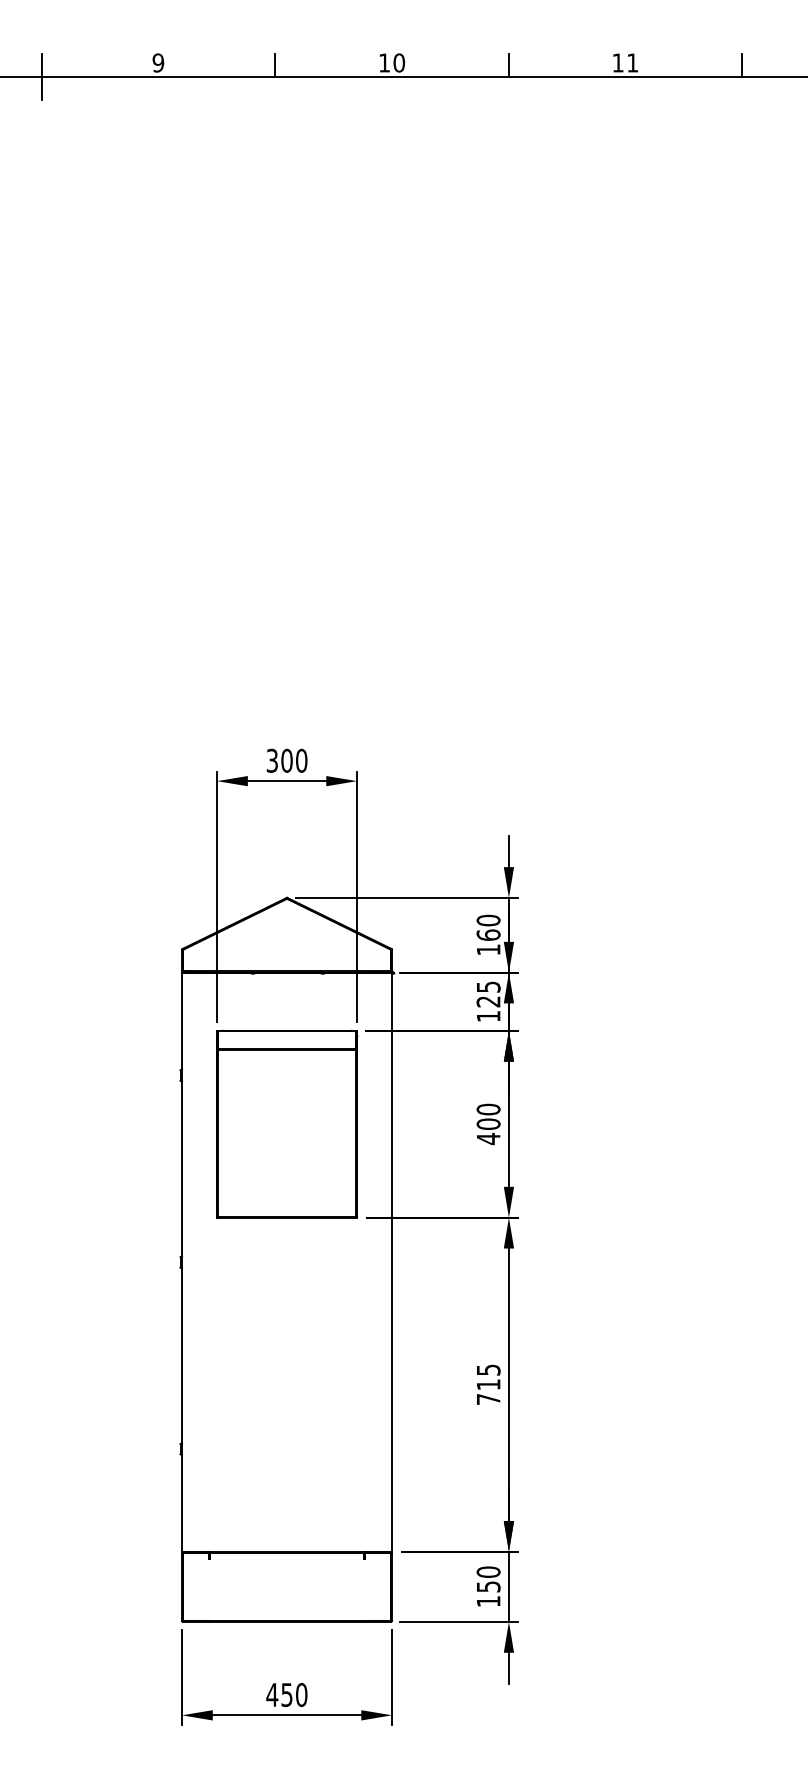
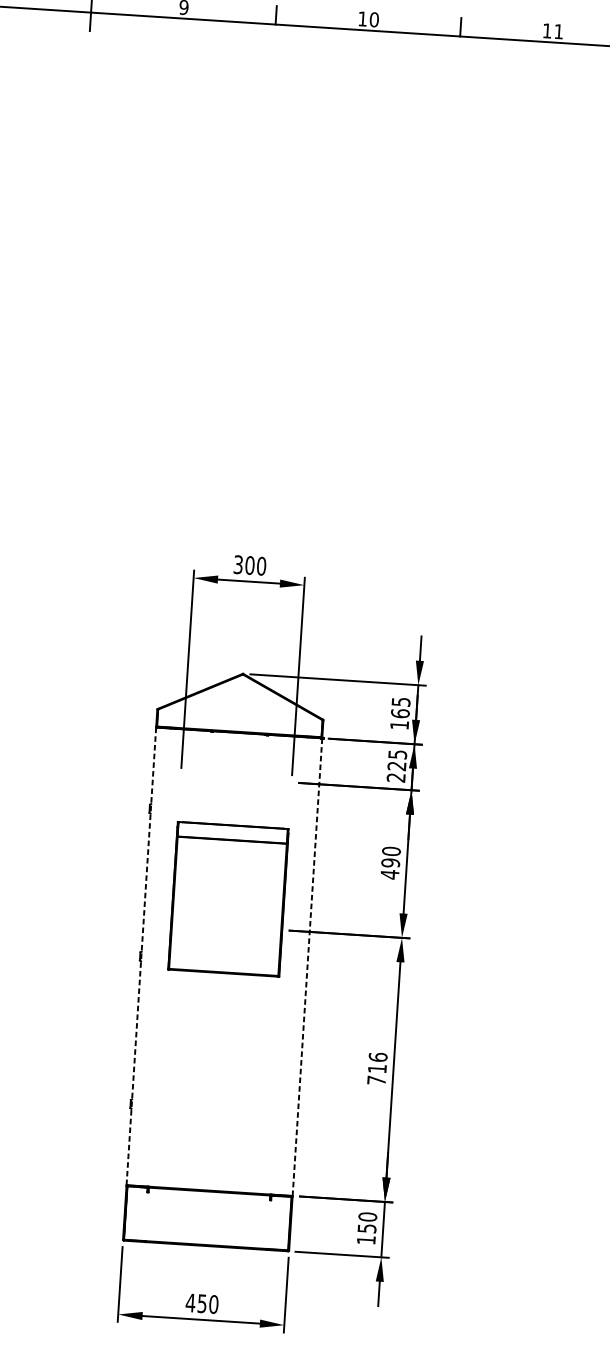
text: (488, 920) -> (401, 702), 160 -> 165
text: (488, 1016) -> (396, 777), 125 -> 225
part: (287, 1123) -> (228, 898), moved
text: (488, 1124) -> (390, 863), 400 -> 490
line: (182, 1262) -> (141, 956), solid -> dashed
line: (392, 1262) -> (307, 967), solid -> dashed
text: (488, 1369) -> (378, 1056), 715 -> 716

